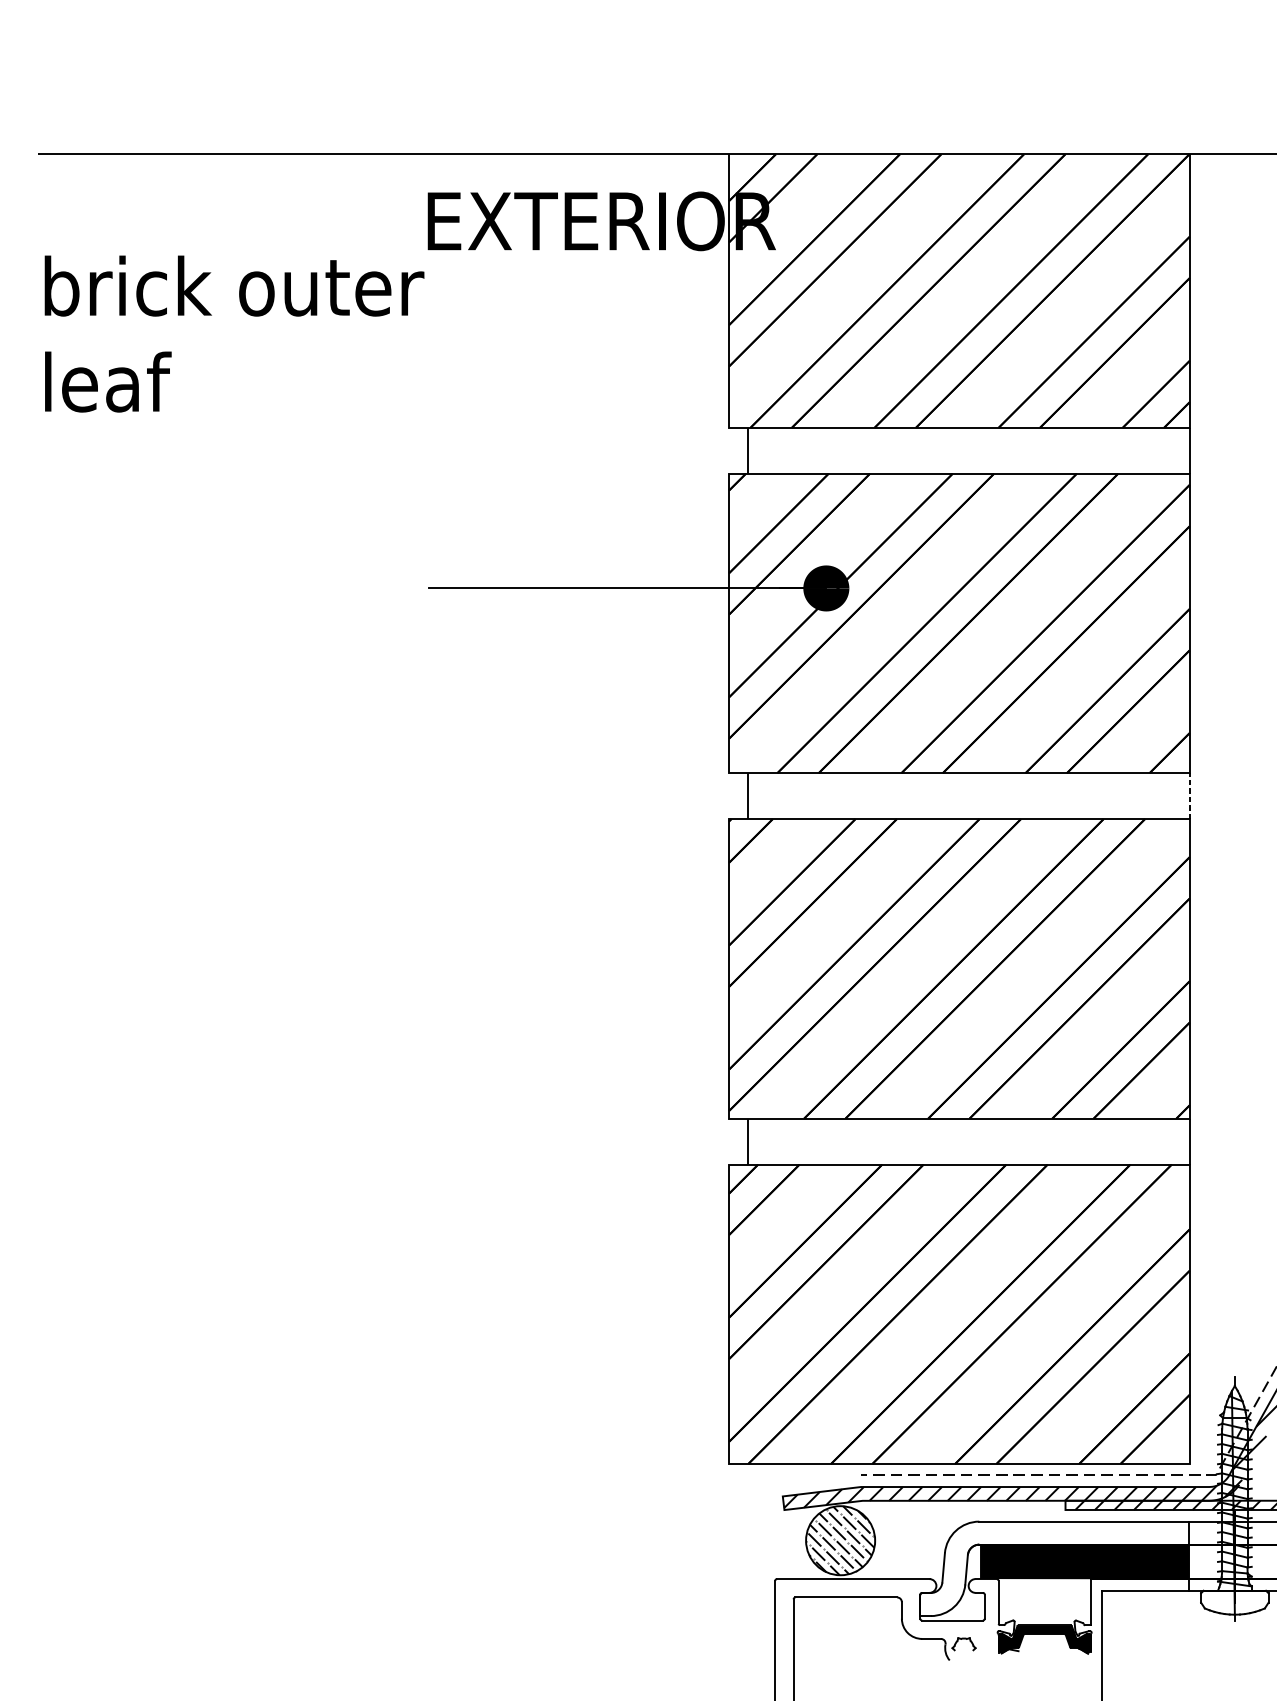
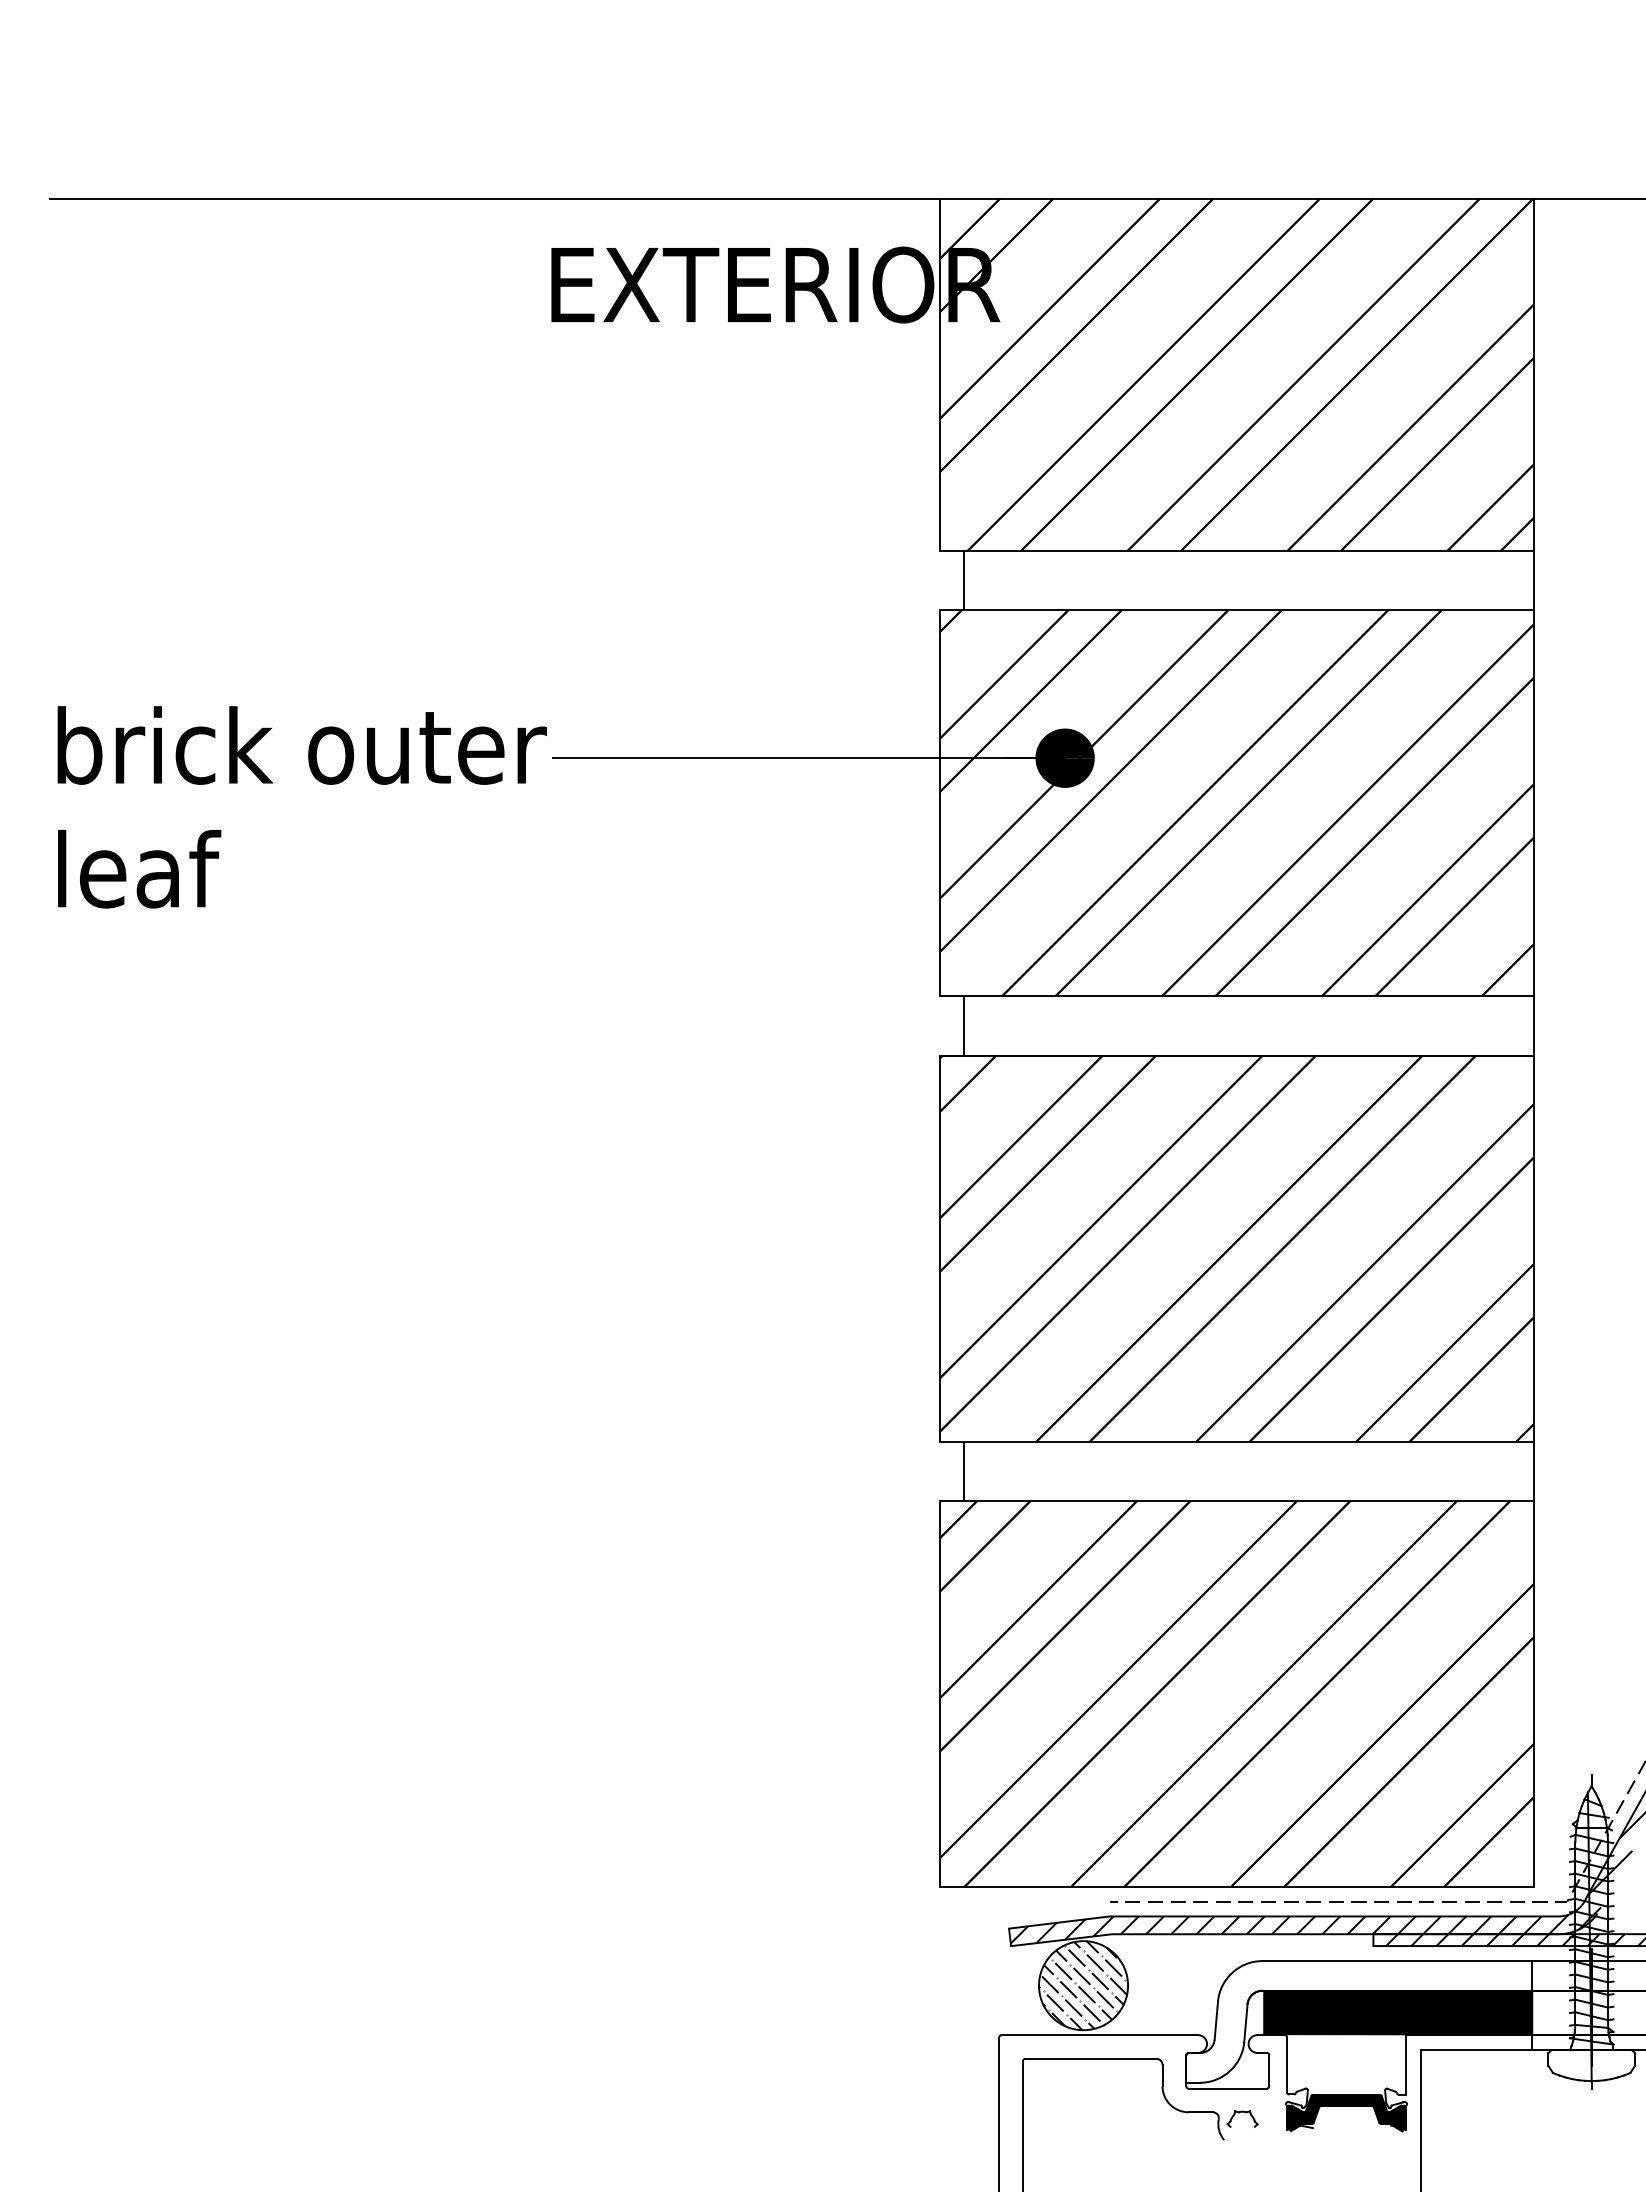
text: (233, 334) -> (301, 807), moved
line: (1189, 795) -> (1533, 1025), dashed -> solid

